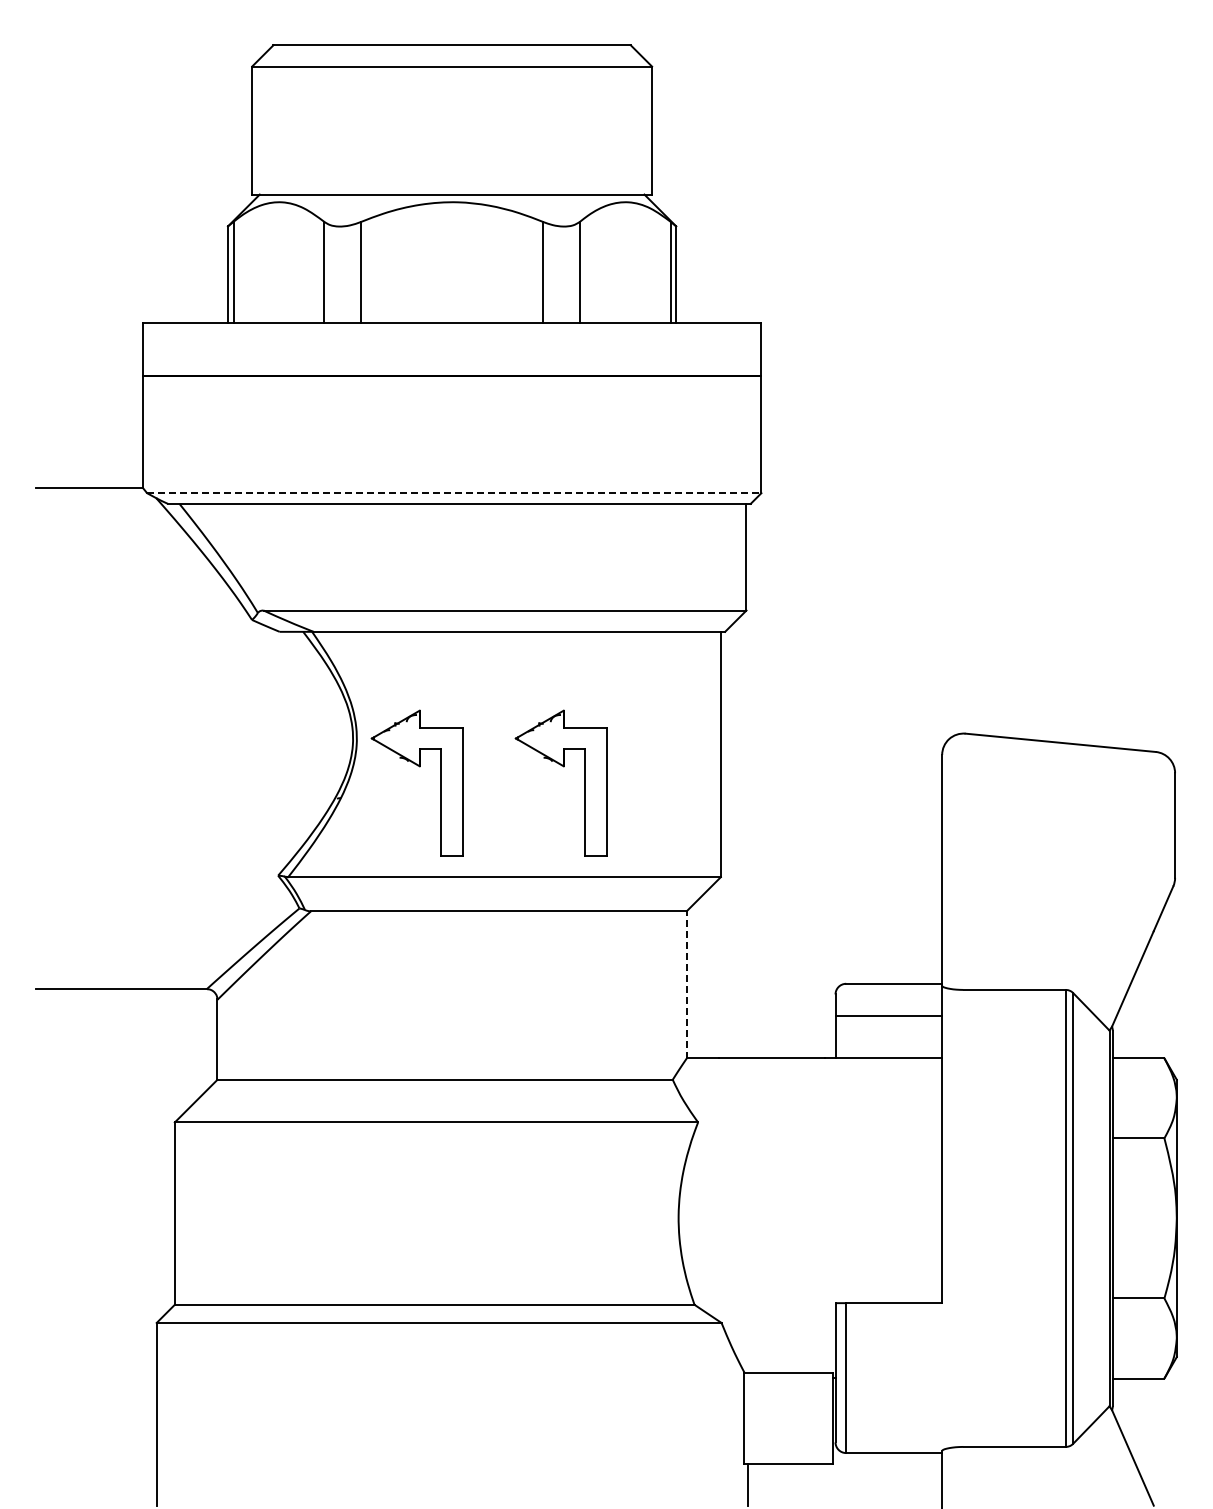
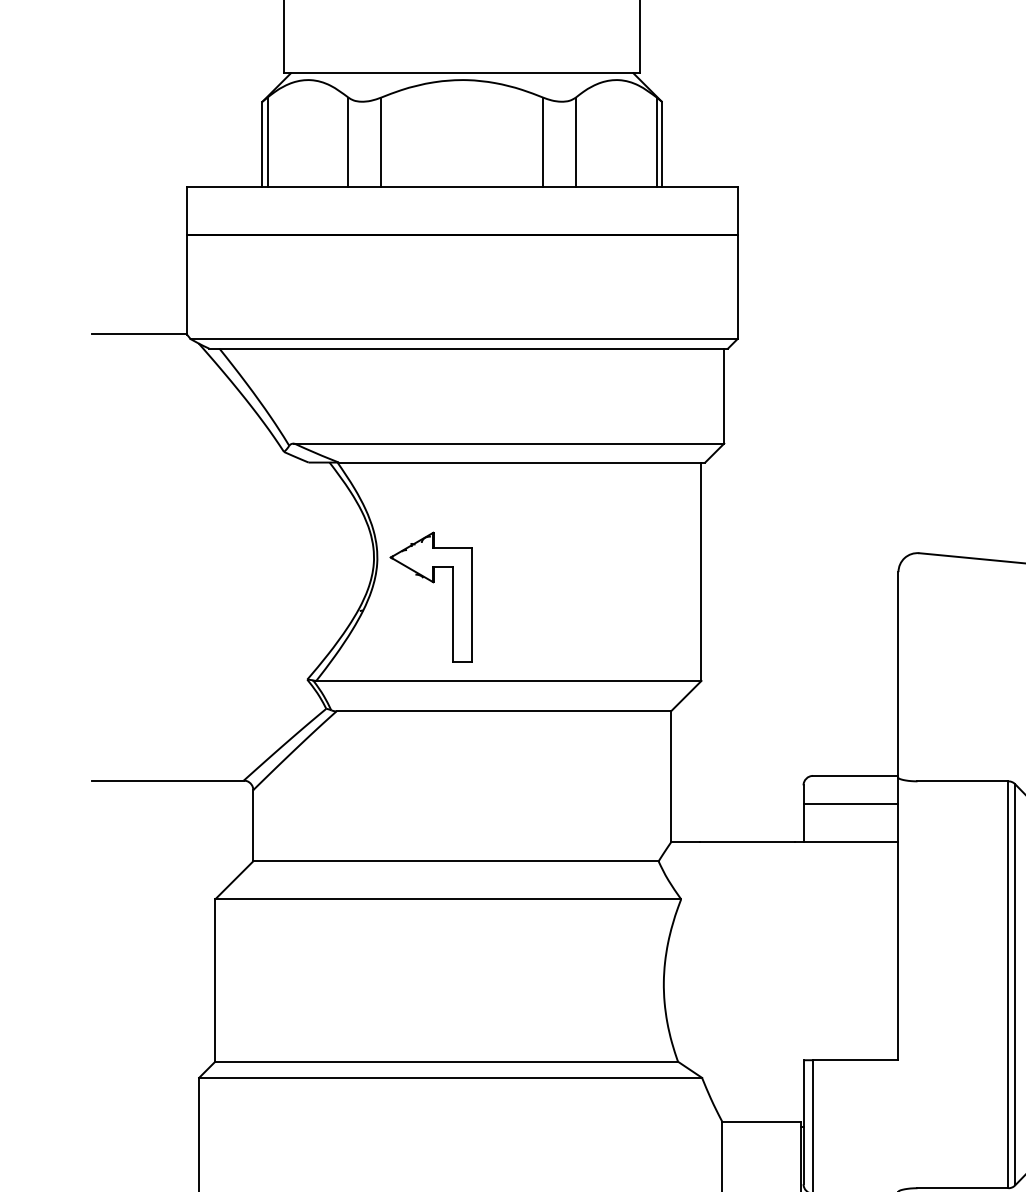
line: (454, 493) -> (464, 339), dashed -> solid
part: (563, 767) -> (561, 583), removed
line: (686, 984) -> (670, 776), dashed -> solid

